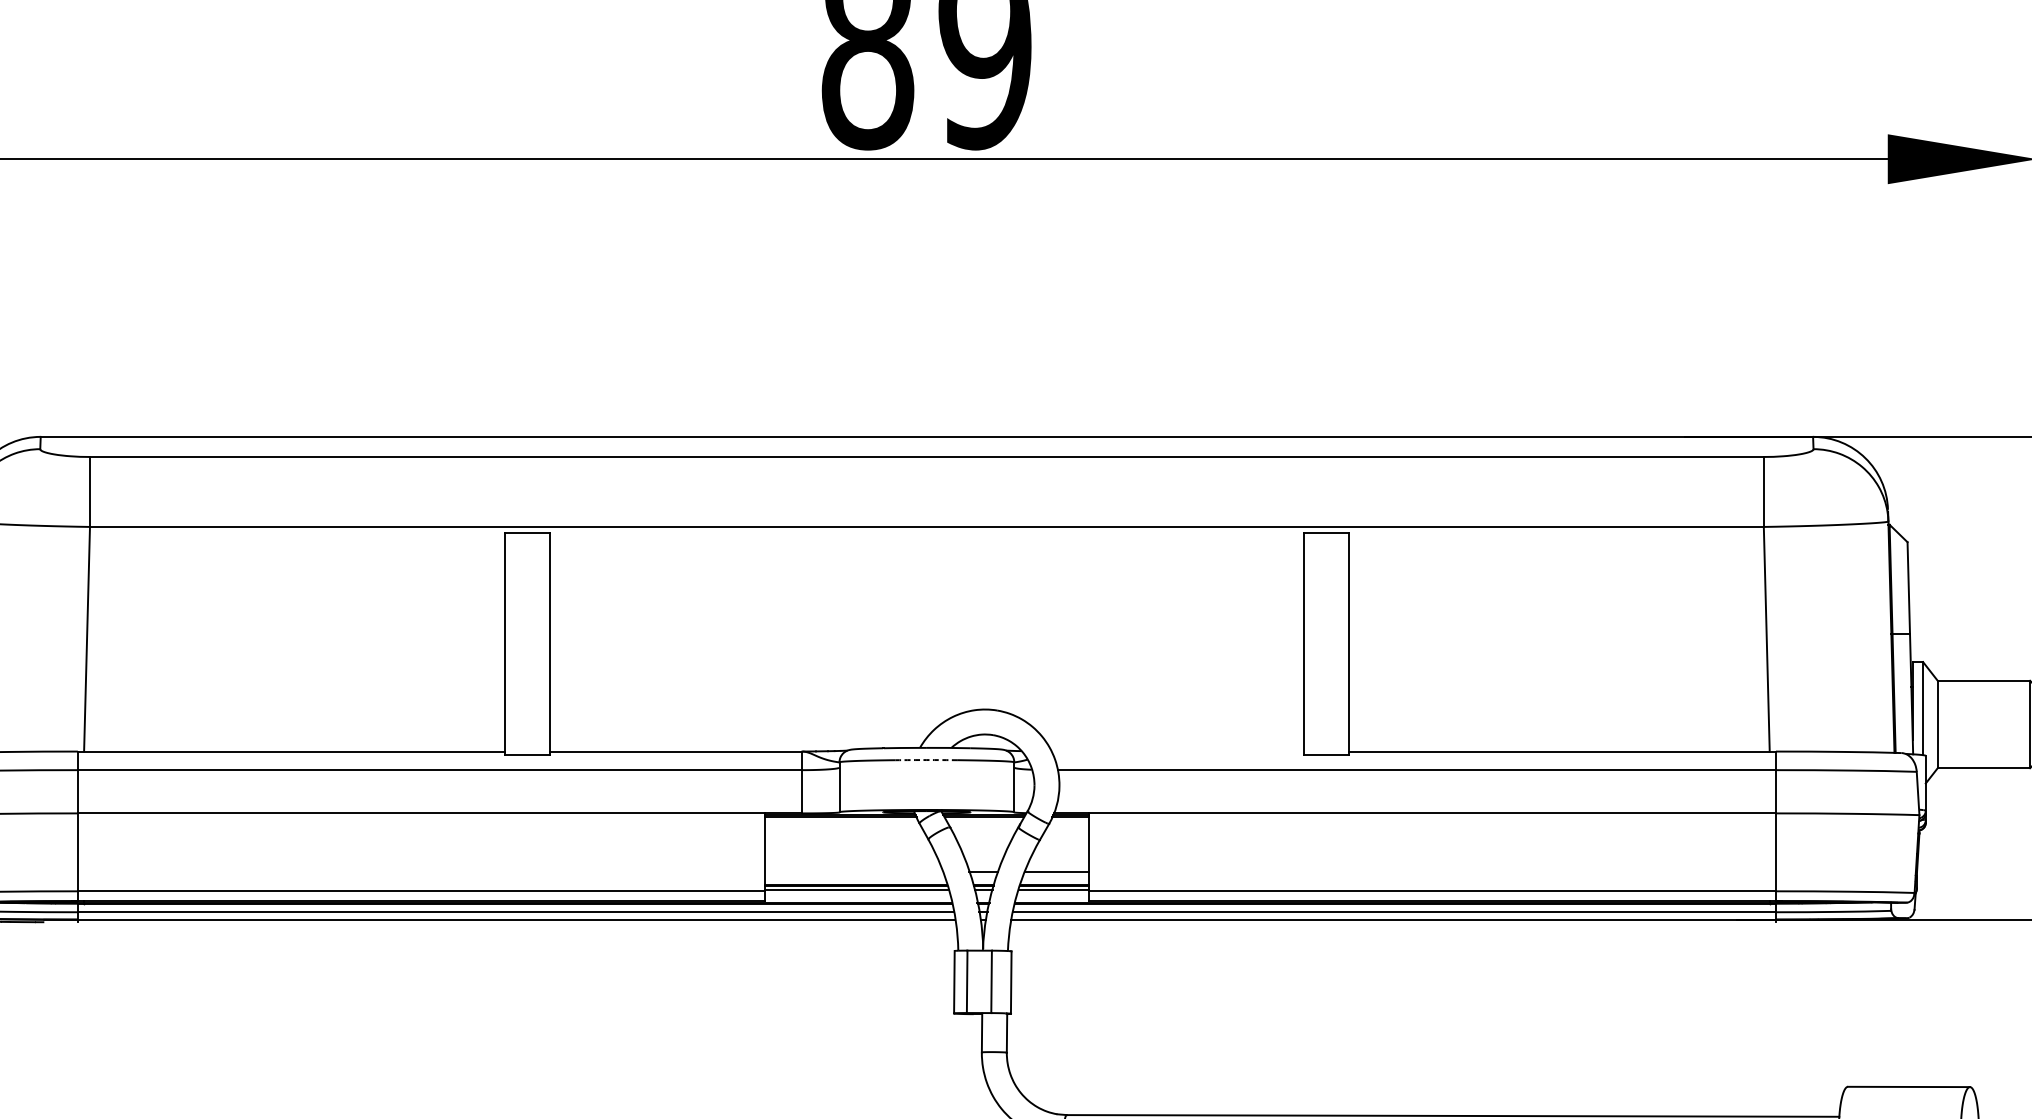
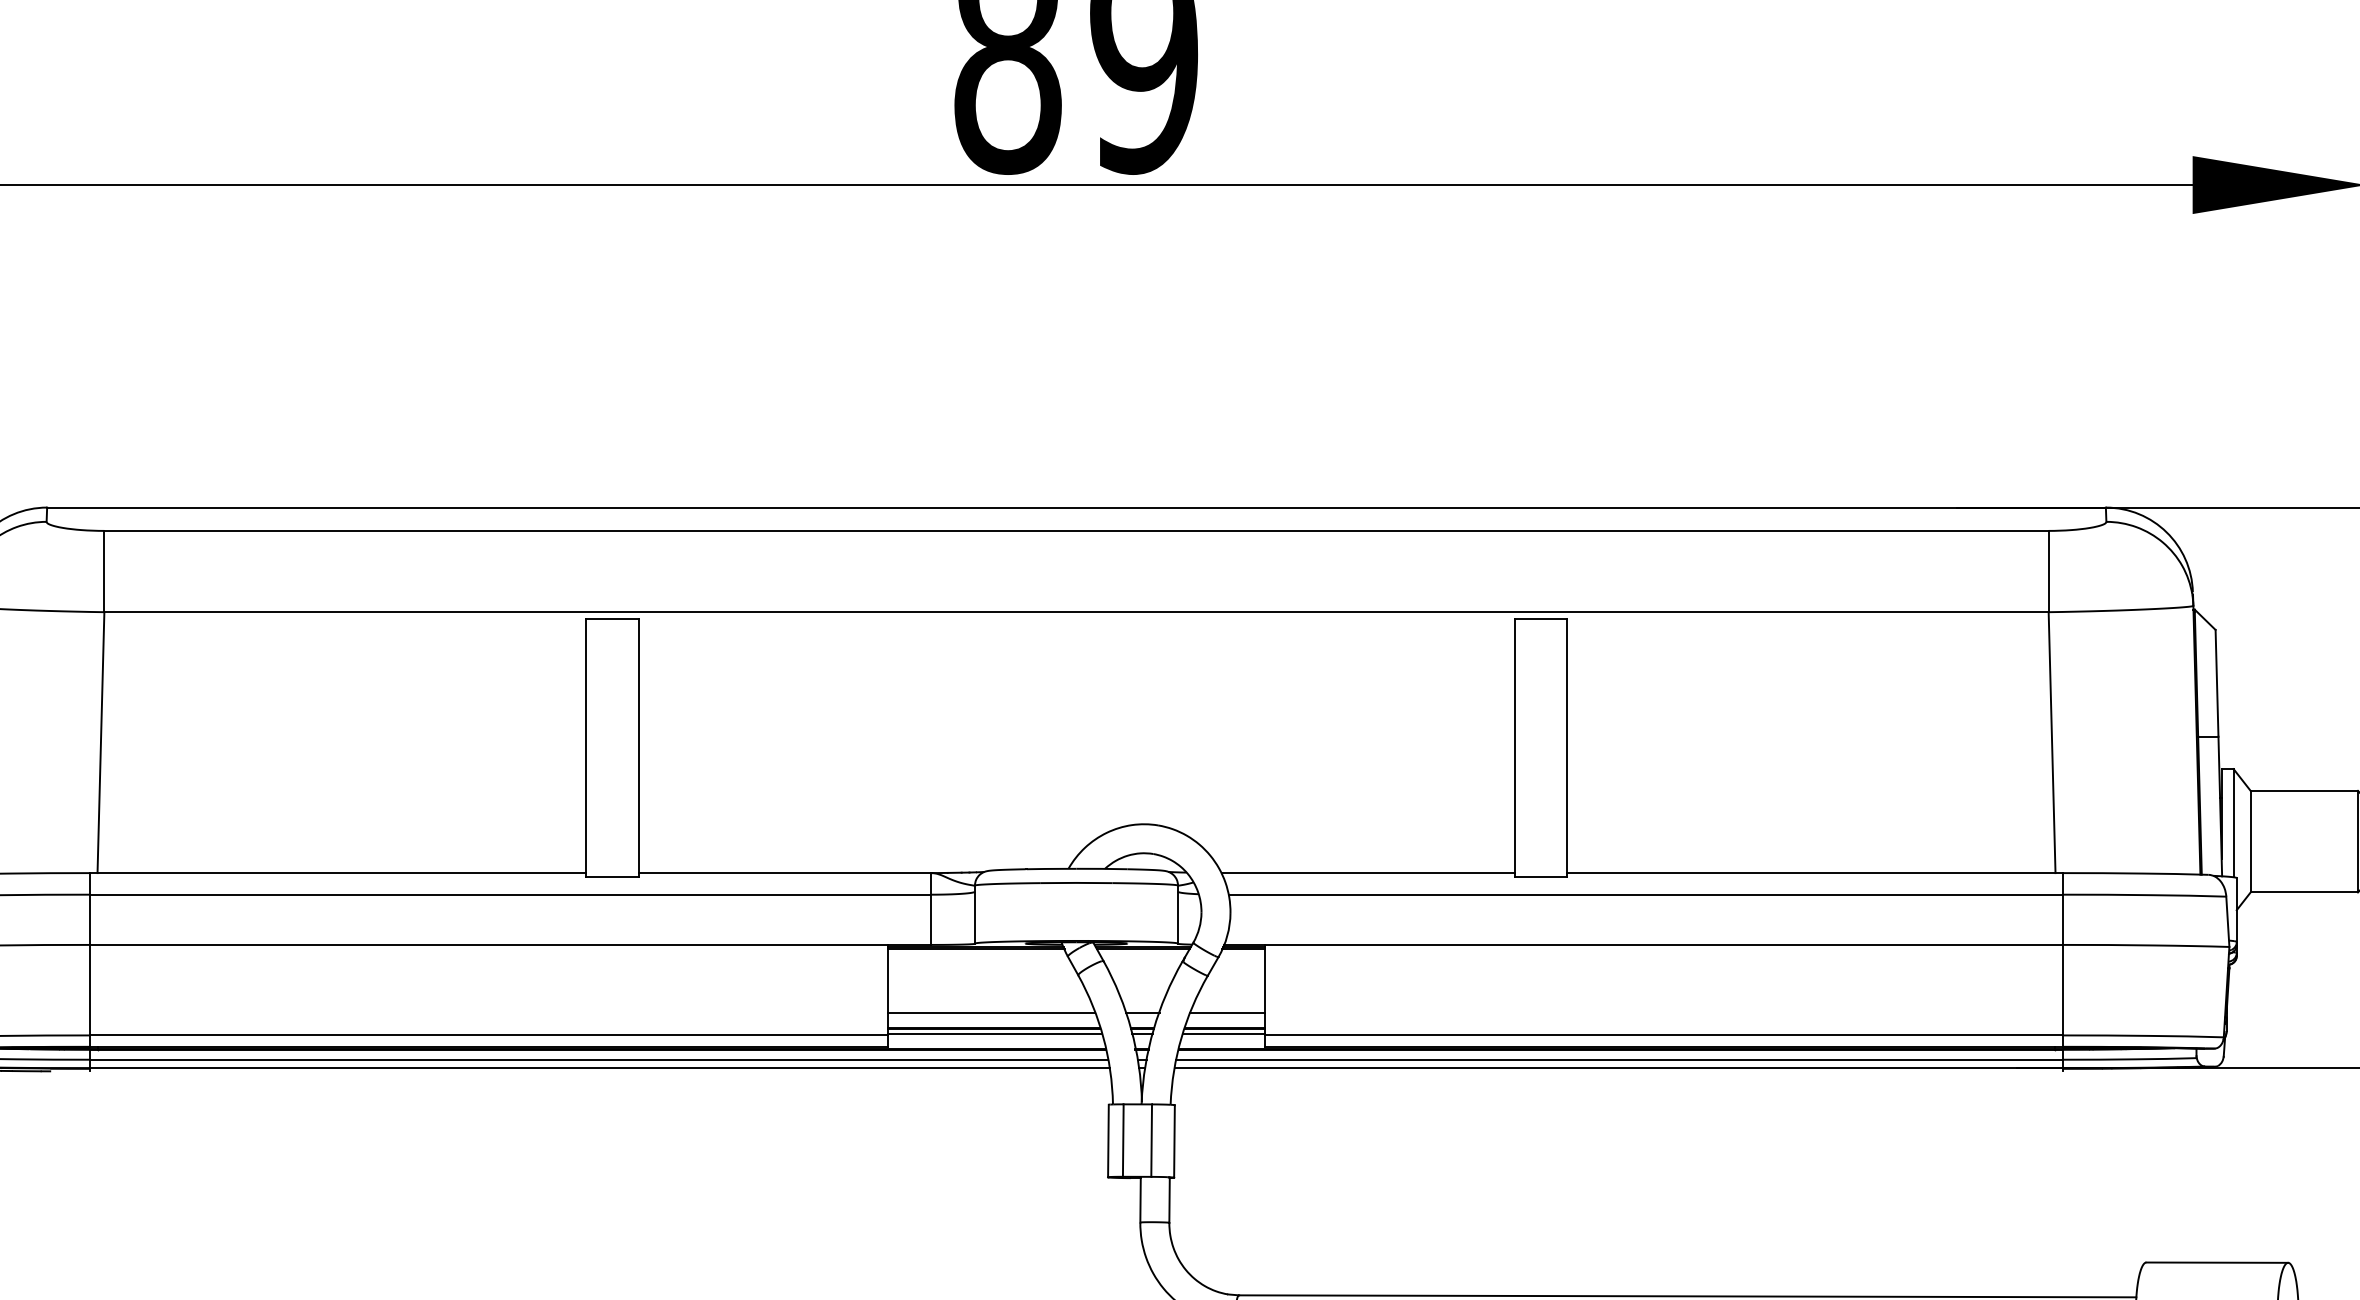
line: (1177, 751) -> (1367, 873), added
arc: (926, 759) -> (1076, 882), dashed -> solid
line: (853, 872) -> (991, 1013), added

